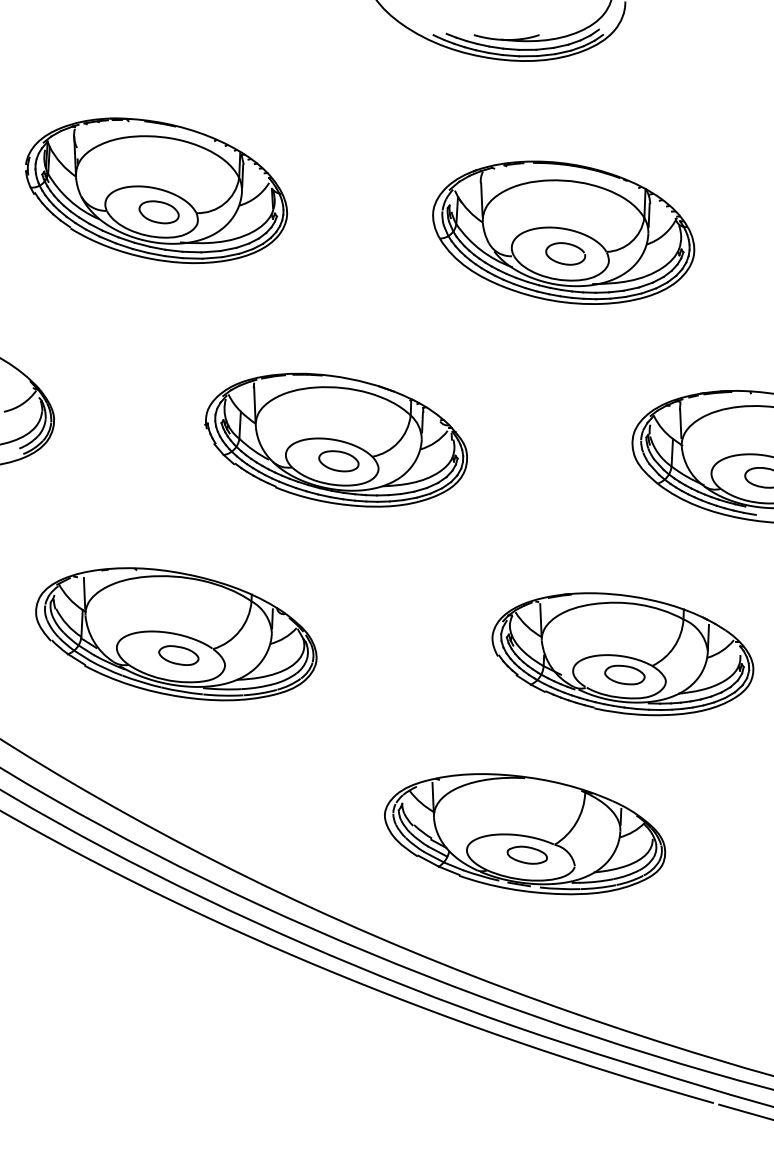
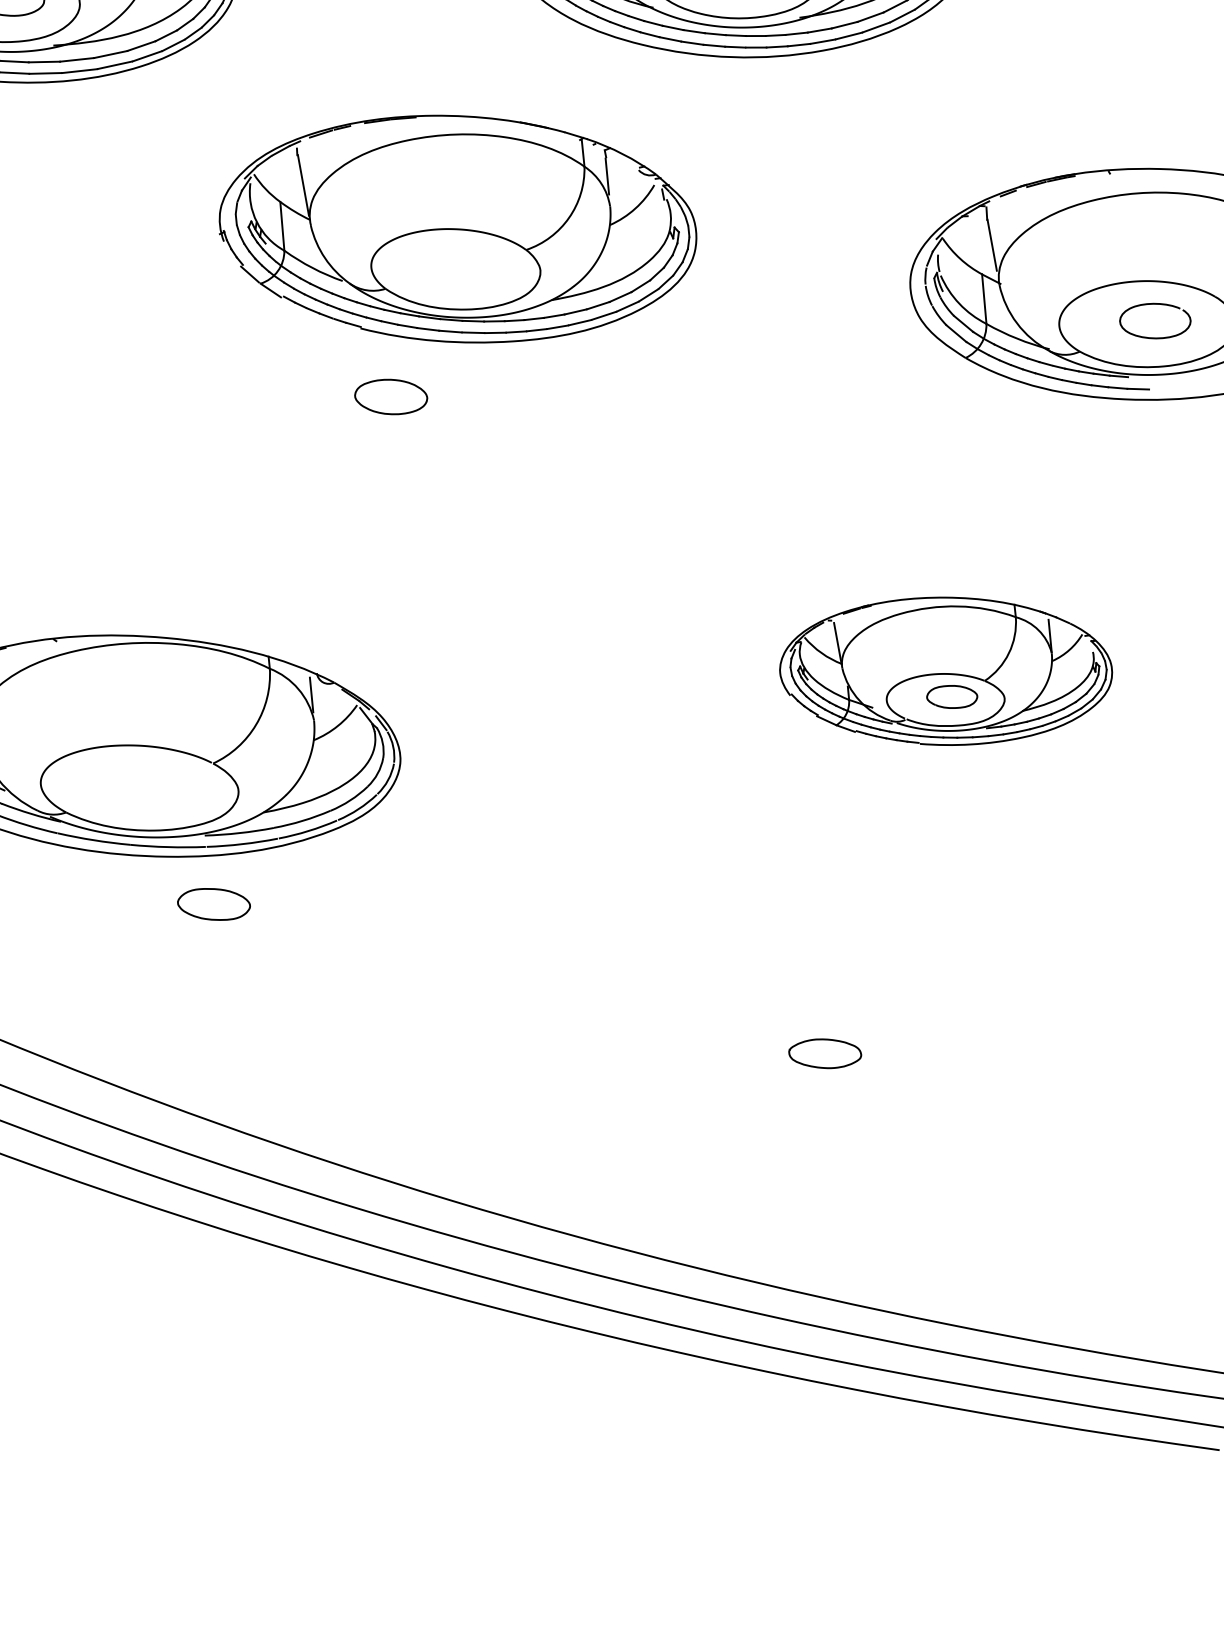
part: (335, 439) -> (456, 228), moved
part: (622, 654) -> (945, 671), size x0.7
part: (178, 655) -> (213, 904), moved
part: (525, 834) -> (816, 1017), removed

